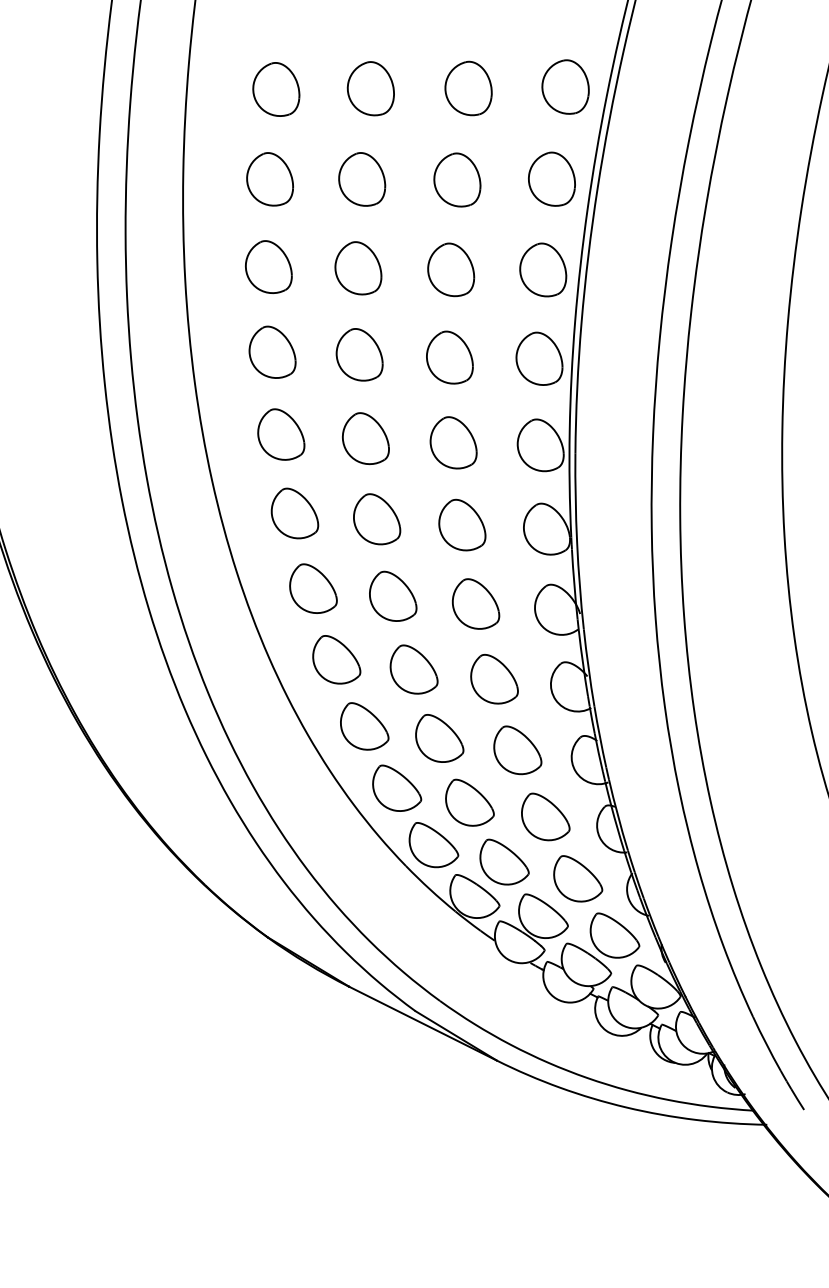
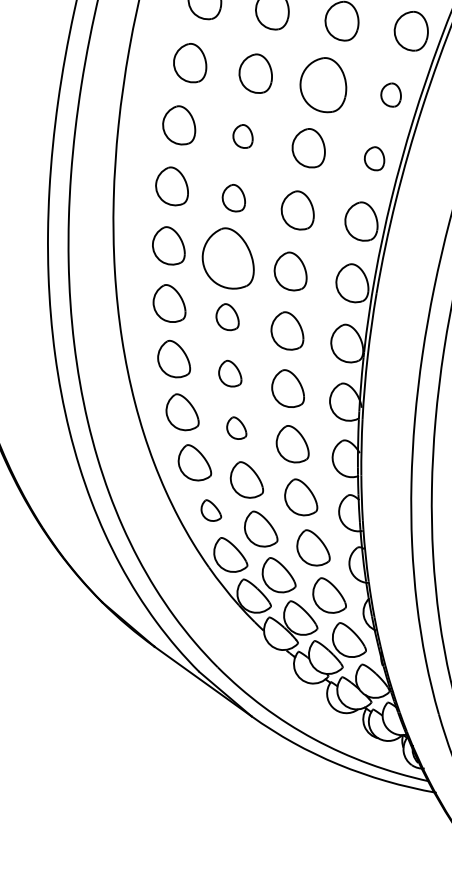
part: (551, 178) -> (390, 94), size x0.6
part: (457, 179) -> (323, 84), size x1.4
part: (358, 268) -> (243, 136), size x0.6
part: (543, 269) -> (374, 158), size x0.6
part: (359, 354) -> (234, 197), size x0.7
part: (365, 438) -> (228, 258), size x1.6
part: (377, 519) -> (228, 317), size x0.7
part: (393, 595) -> (230, 373), size x0.7
part: (413, 669) -> (236, 428), size x0.6
part: (397, 787) -> (211, 510), size x0.6

